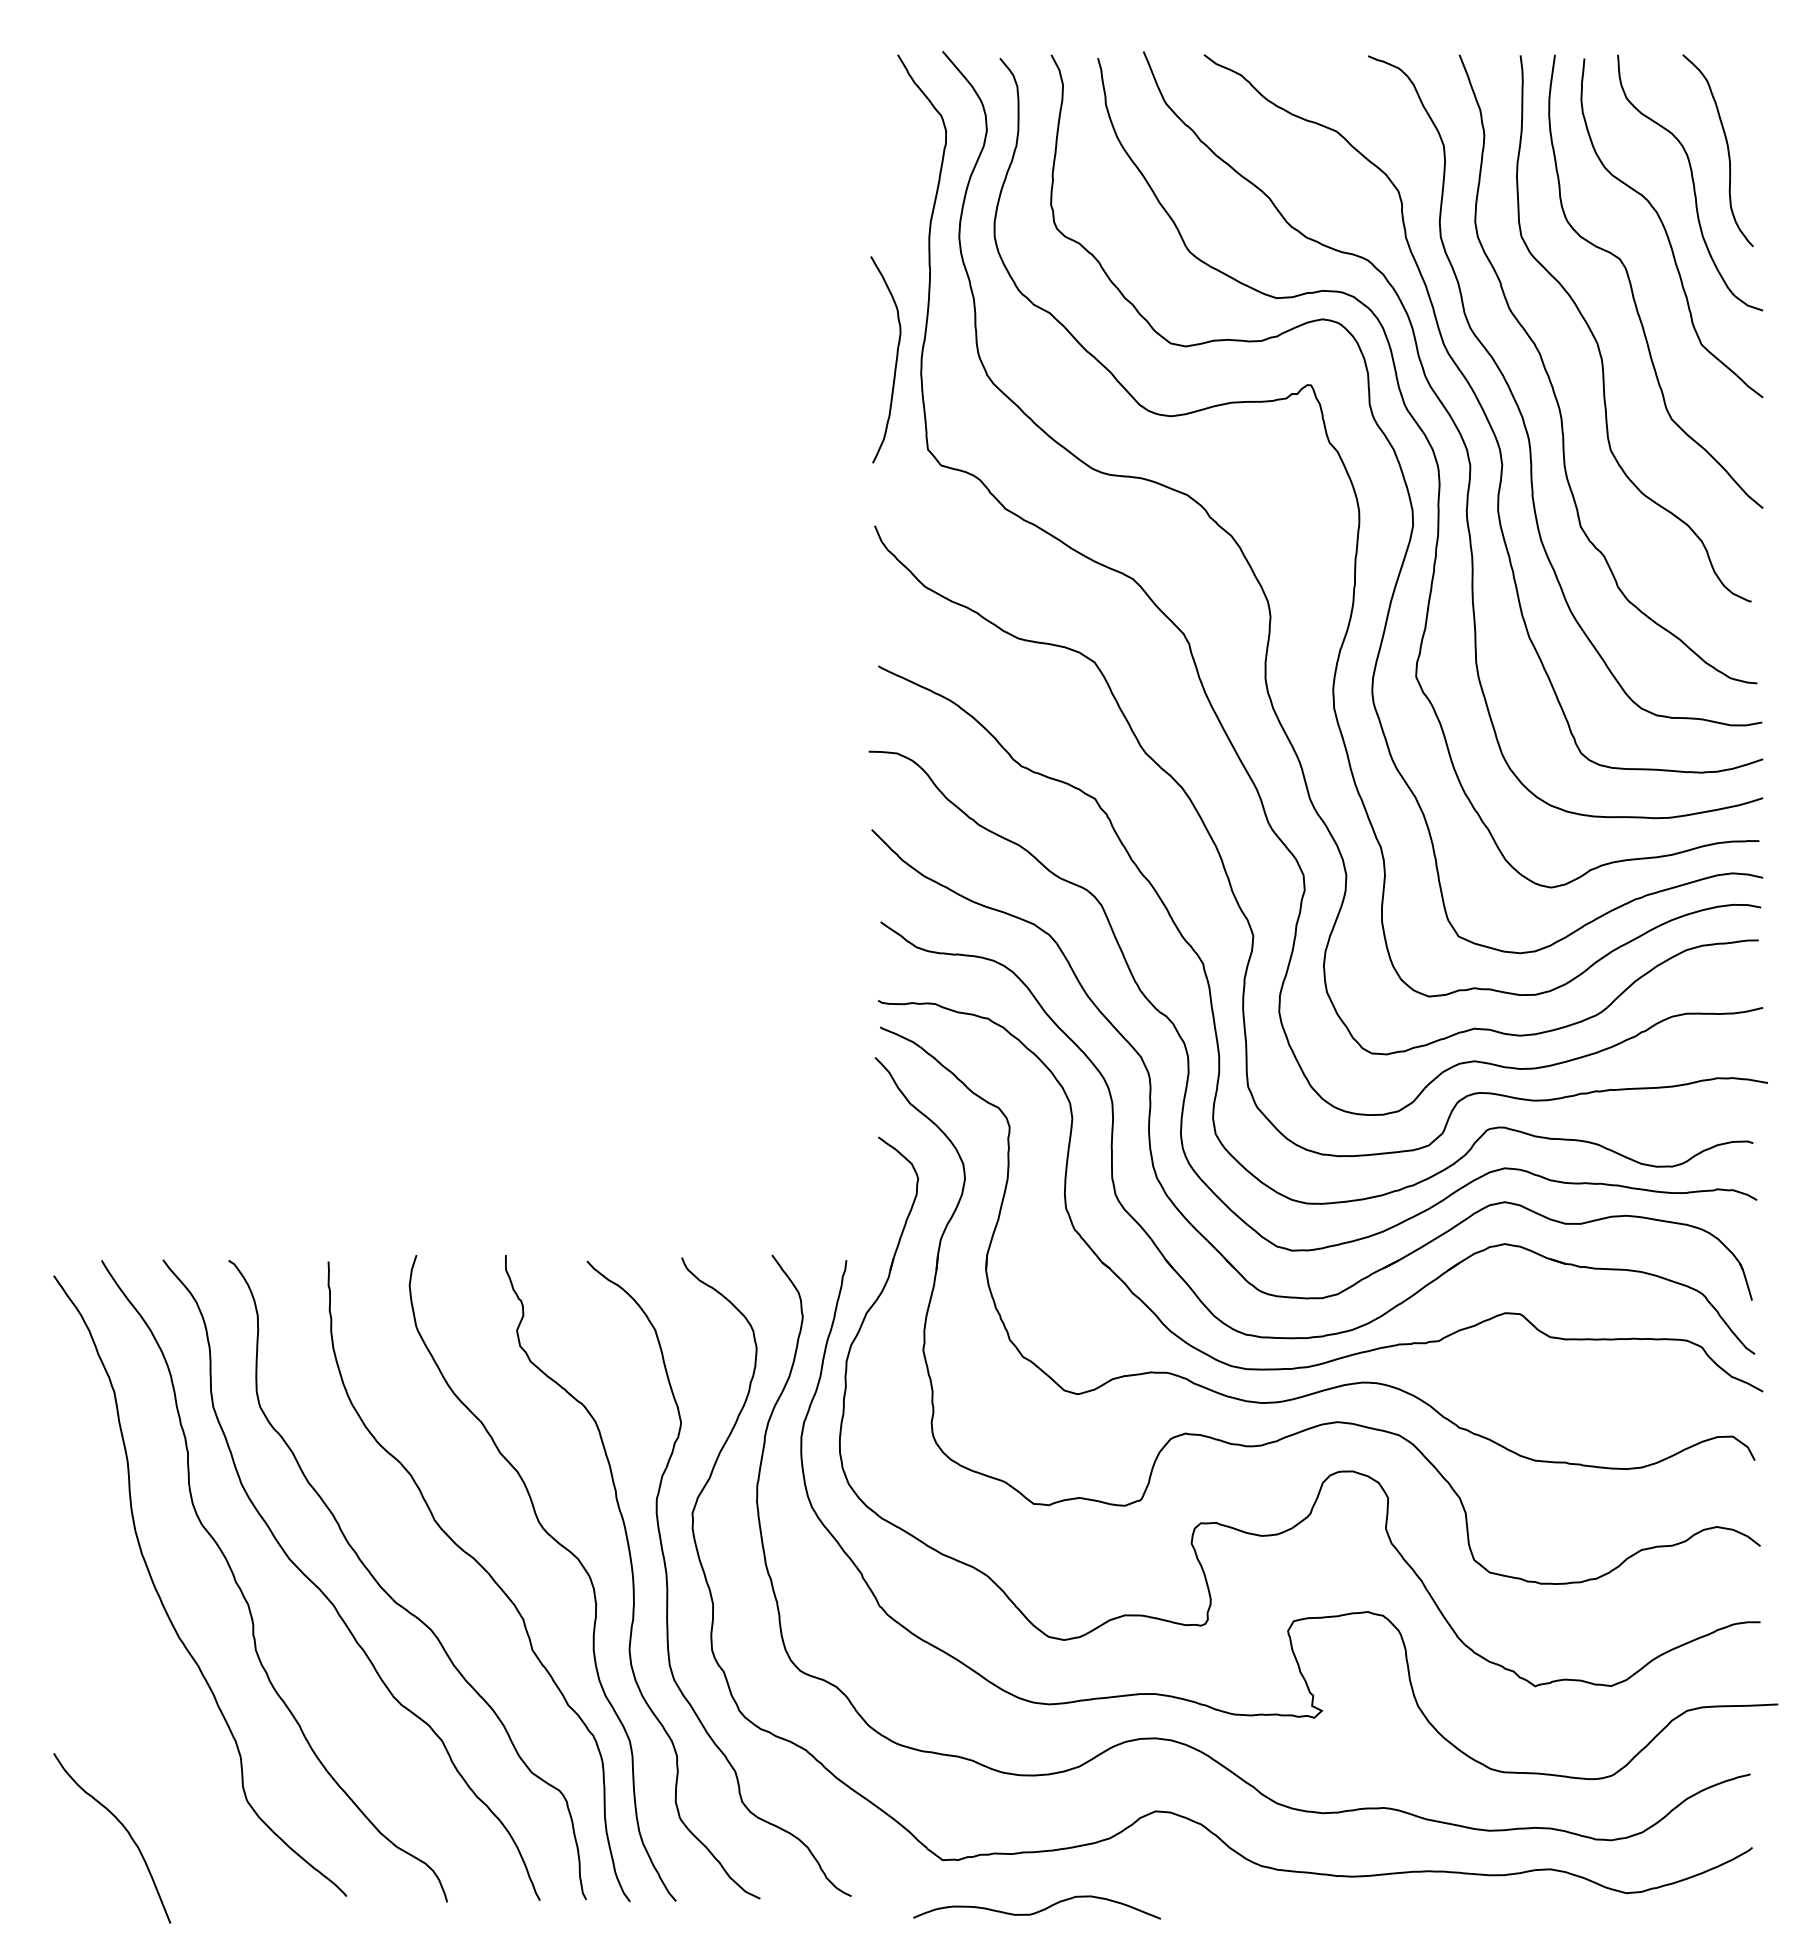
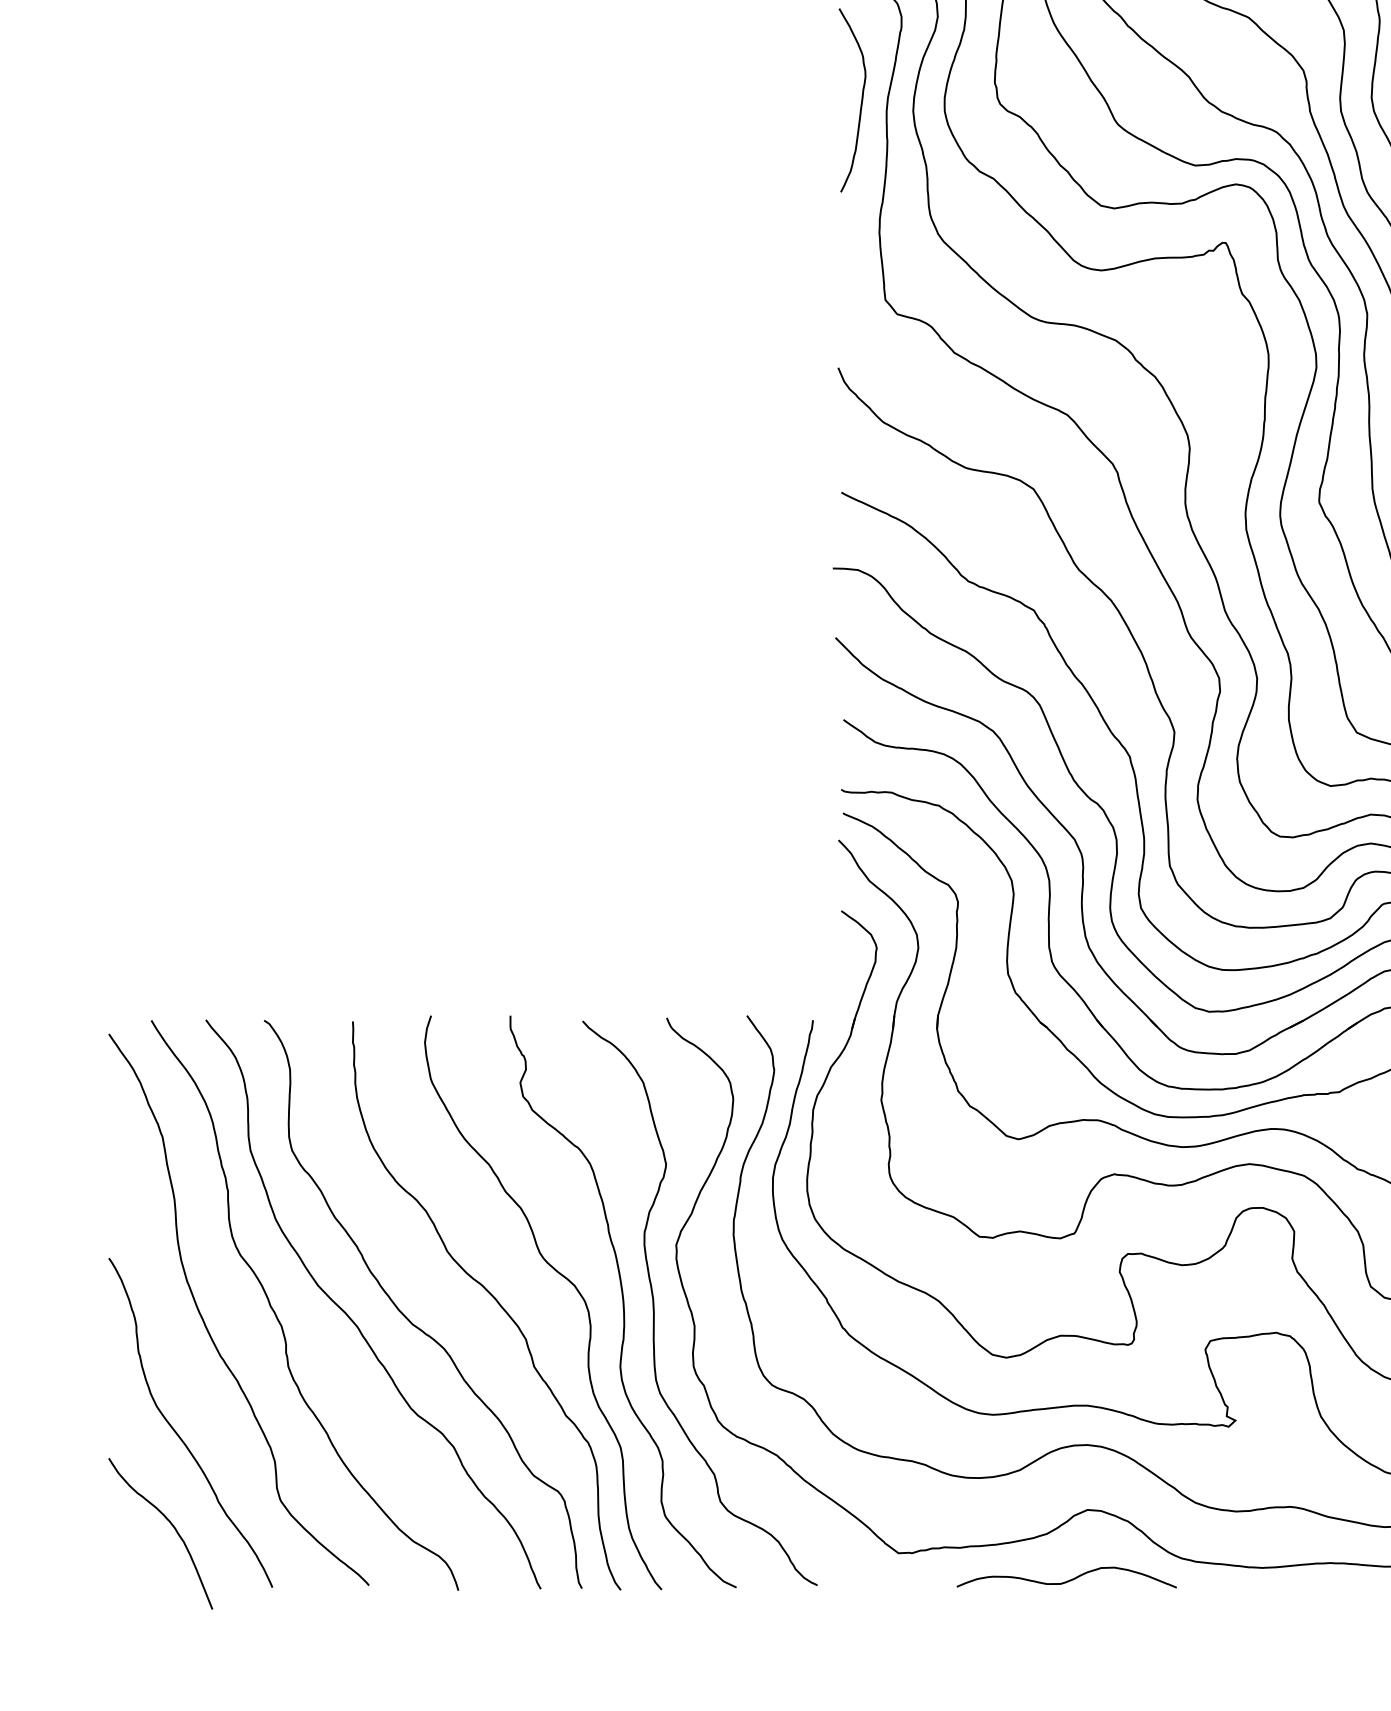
curve: (895, 360) -> (861, 101), moved
curve: (129, 1722) -> (176, 1430), added
curve: (1038, 1910) -> (1068, 1580), moved

